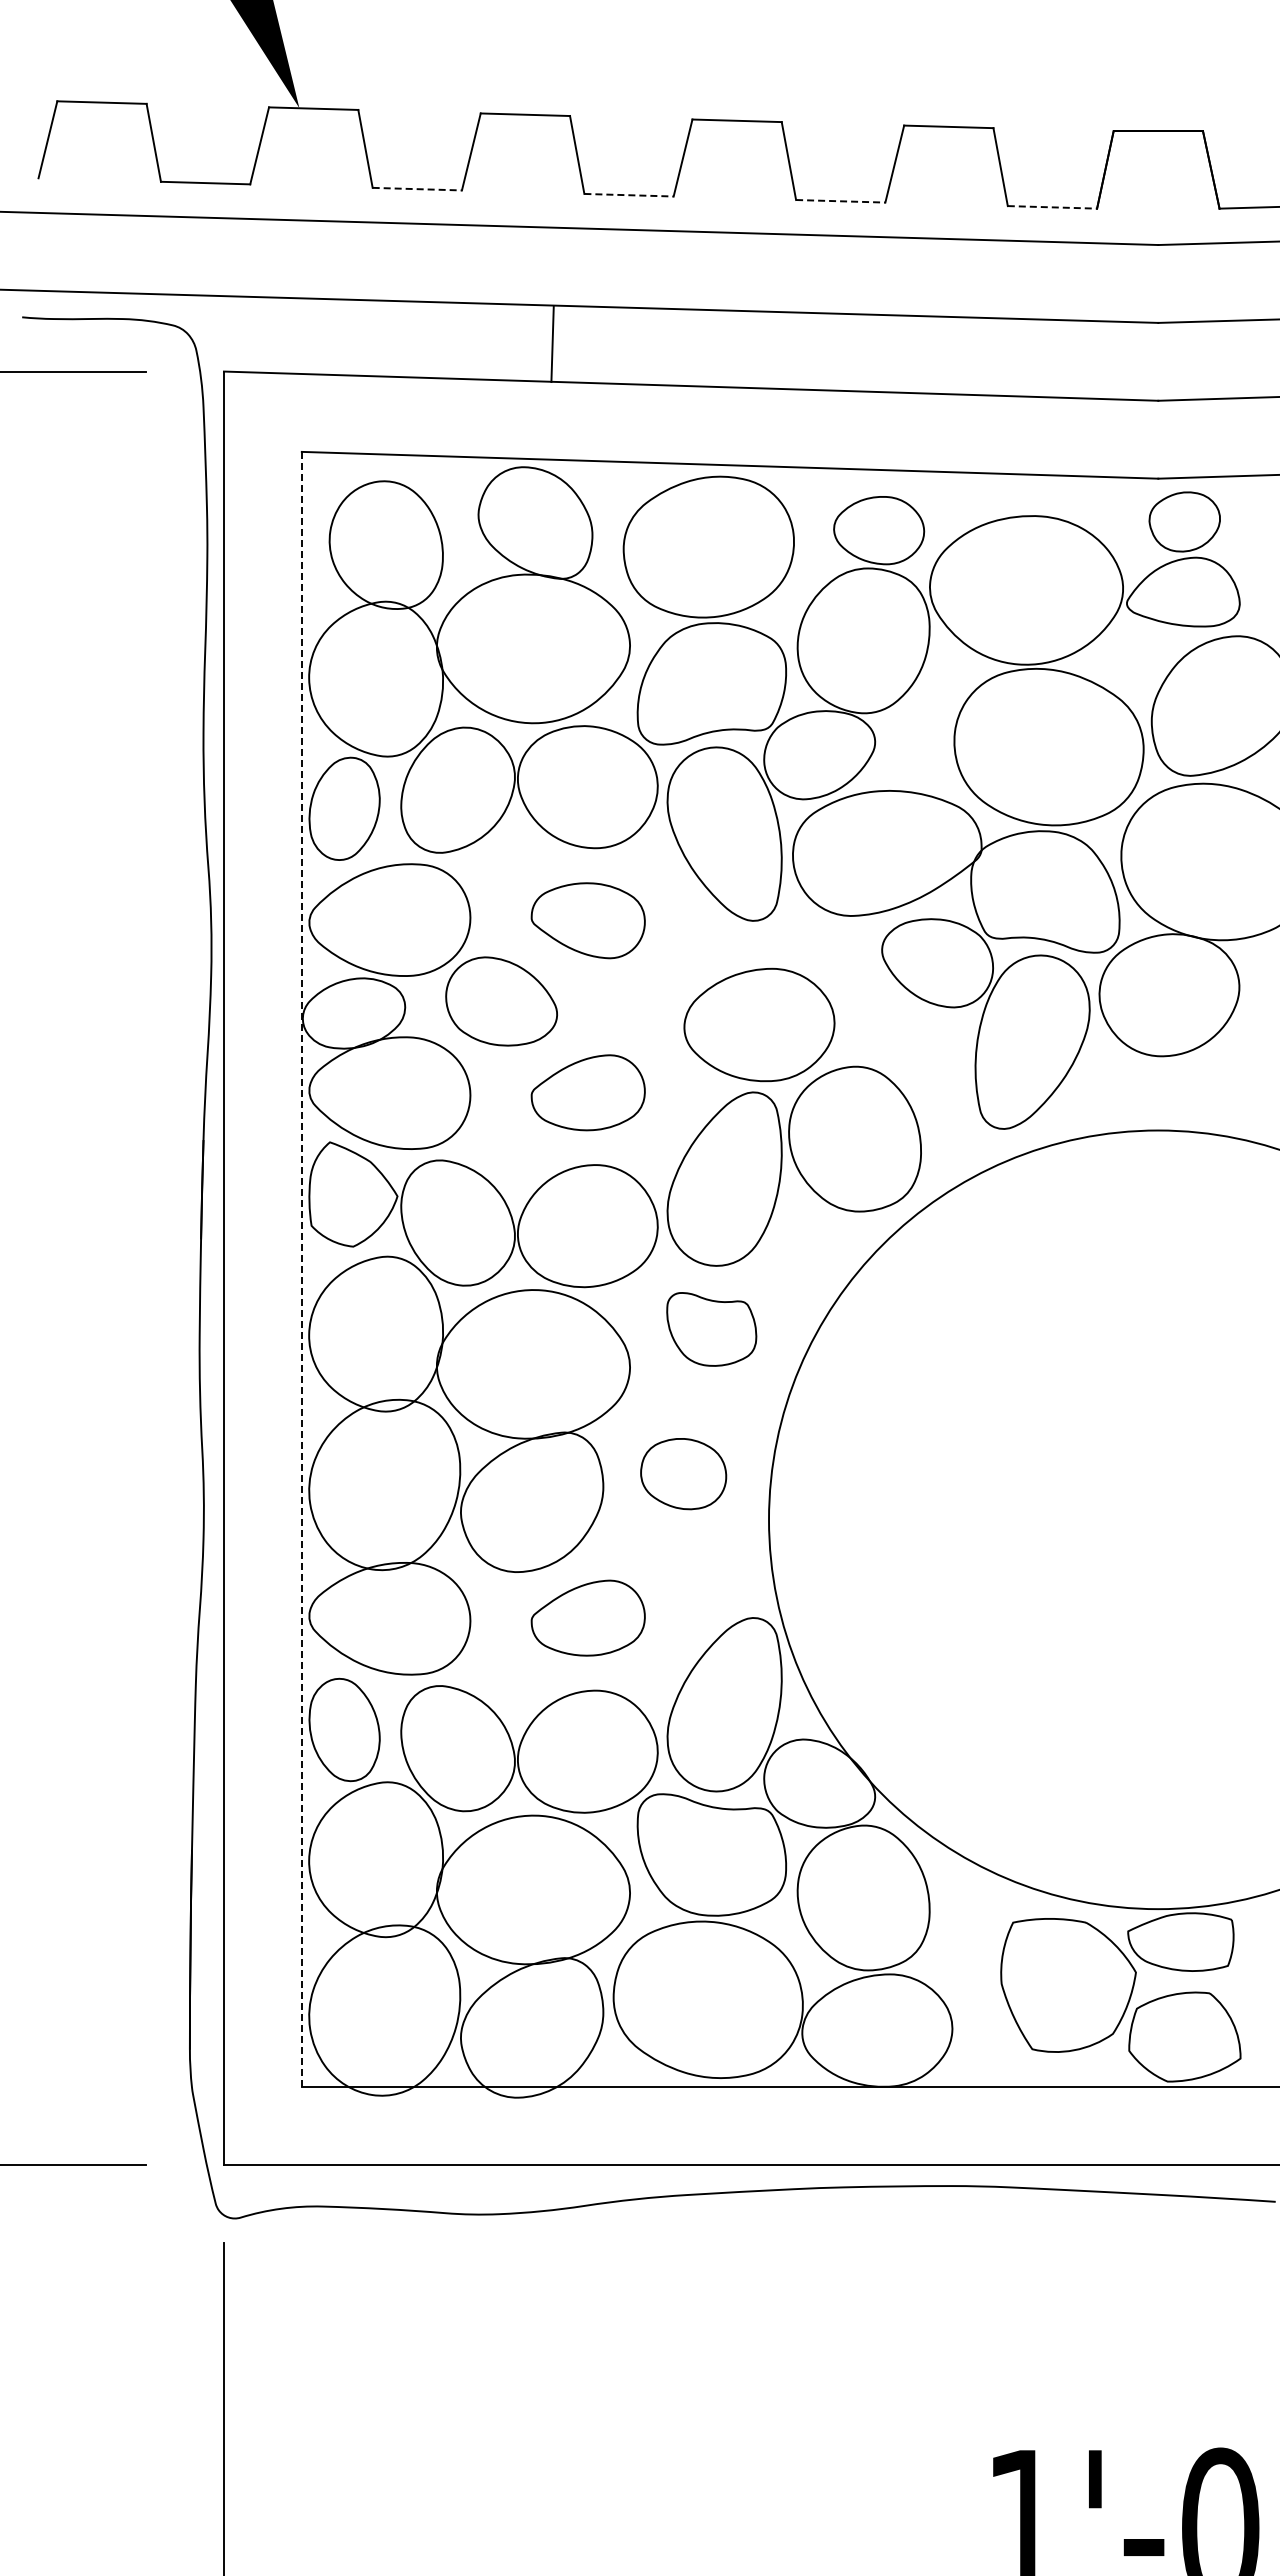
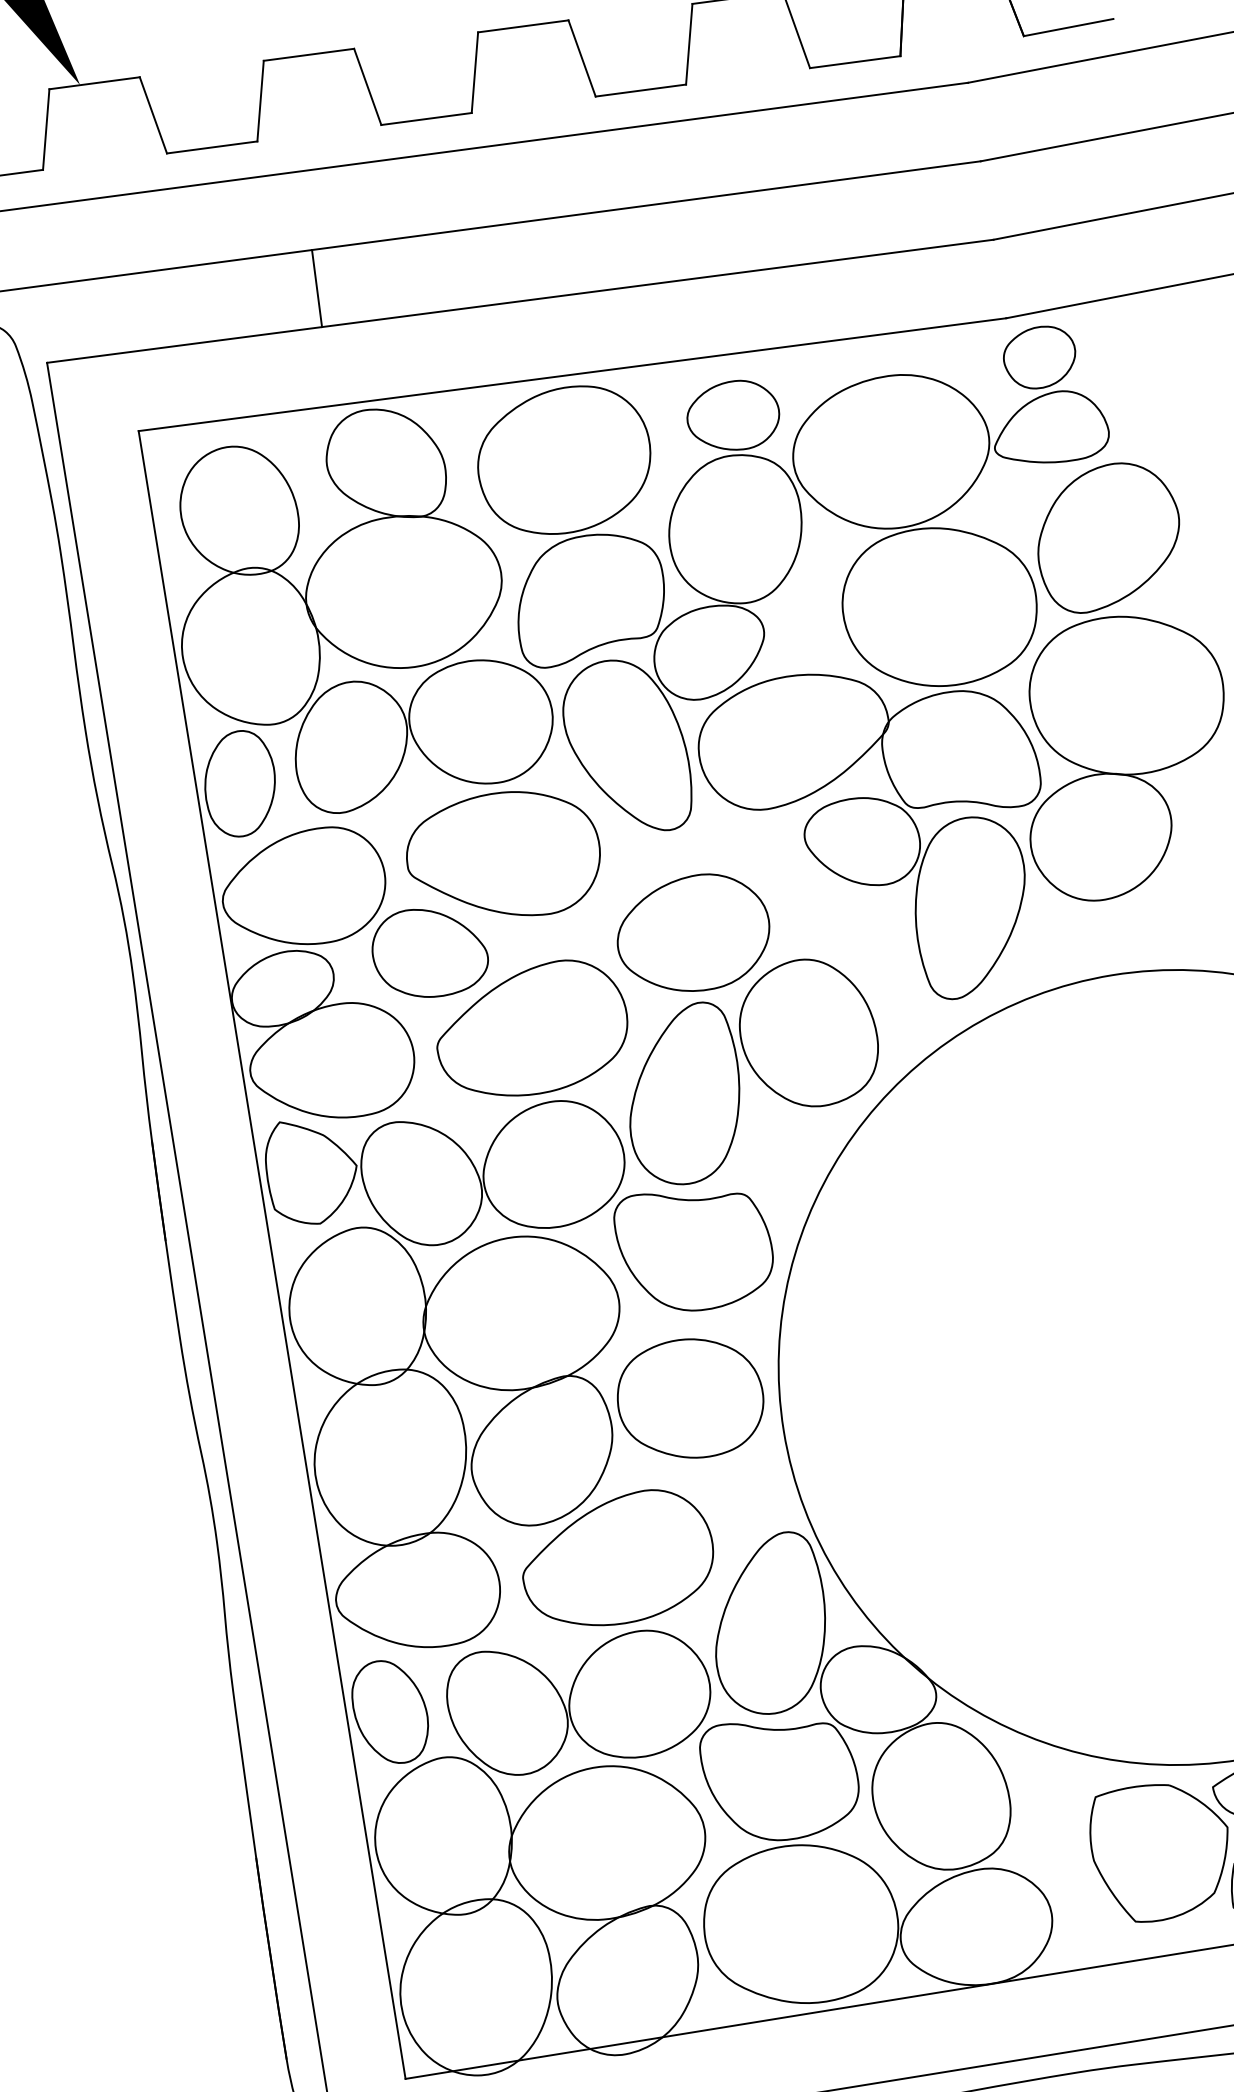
line: (417, 189) -> (212, 147), dashed -> solid
line: (629, 195) -> (427, 119), dashed -> solid
line: (840, 201) -> (640, 90), dashed -> solid
line: (1052, 207) -> (855, 62), dashed -> solid
line: (552, 343) -> (316, 288), moved
part: (588, 920) -> (504, 856), size x1.67
part: (588, 1092) -> (532, 1029), size x1.67
line: (301, 1269) -> (271, 1255), dashed -> solid
part: (711, 1329) -> (694, 1248), size x1.67
part: (683, 1473) -> (690, 1398), size x1.67
part: (588, 1617) -> (617, 1558), size x1.67

